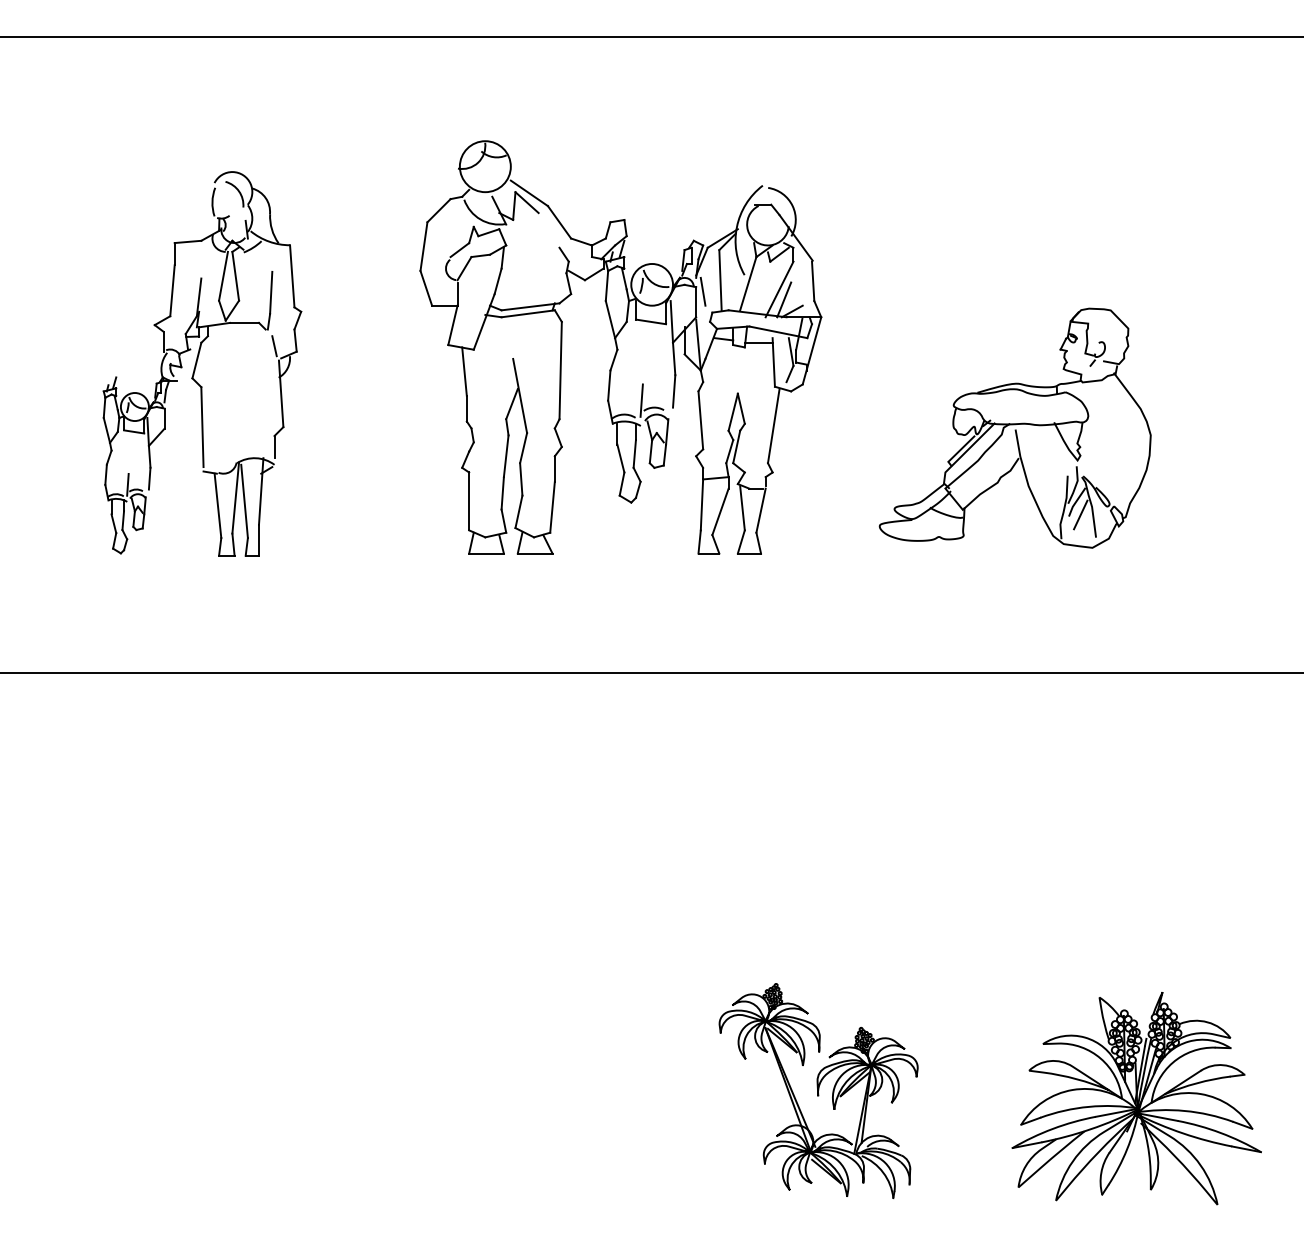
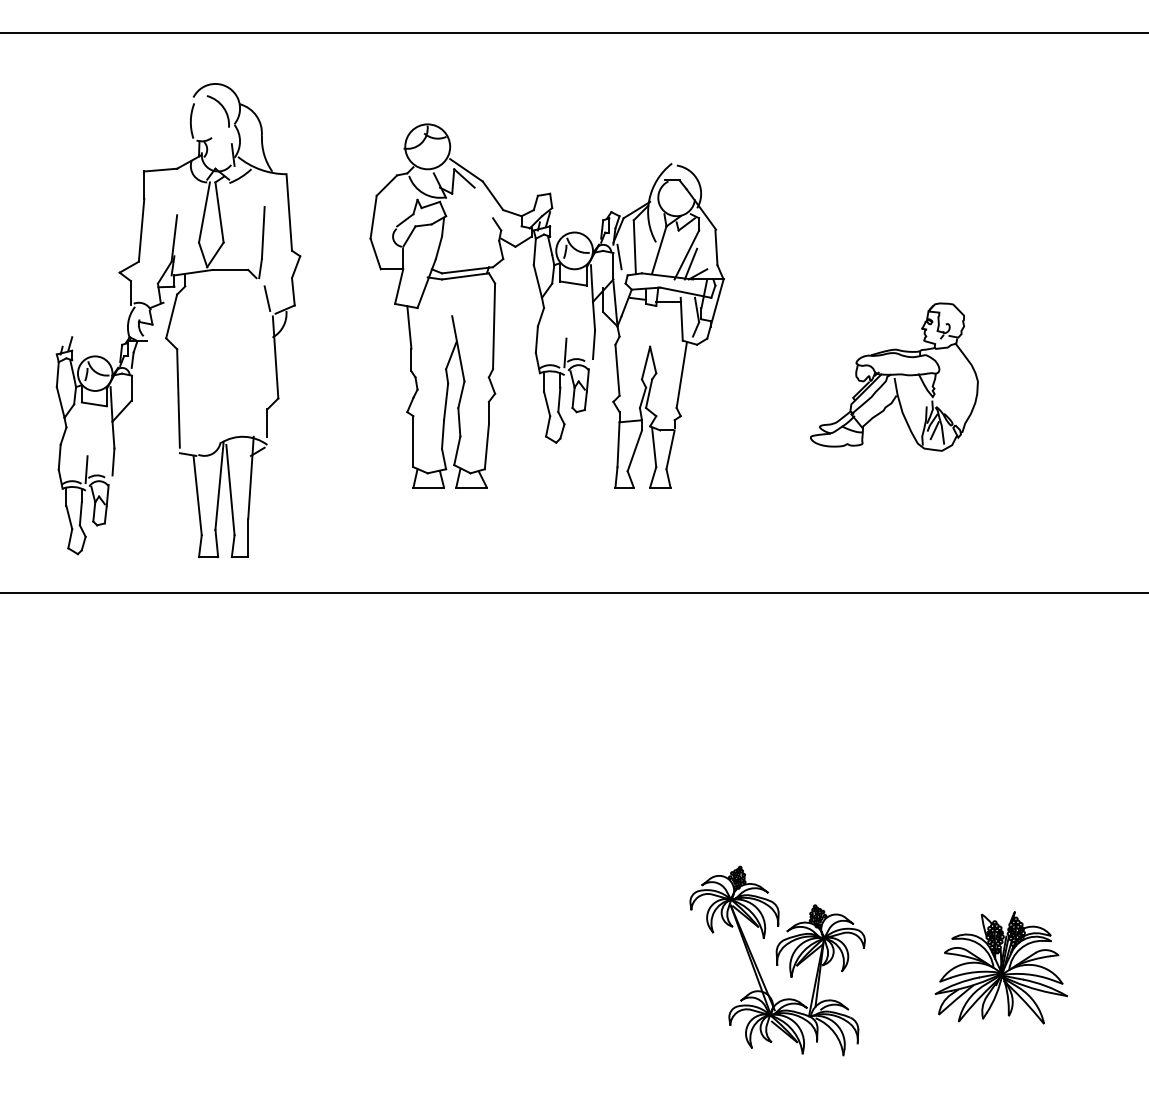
part: (202, 363) -> (178, 320), size x1.4
part: (1014, 427) -> (893, 376), size x0.7
part: (818, 1091) -> (777, 961), moved
part: (1136, 1098) -> (1001, 967), size x0.6

